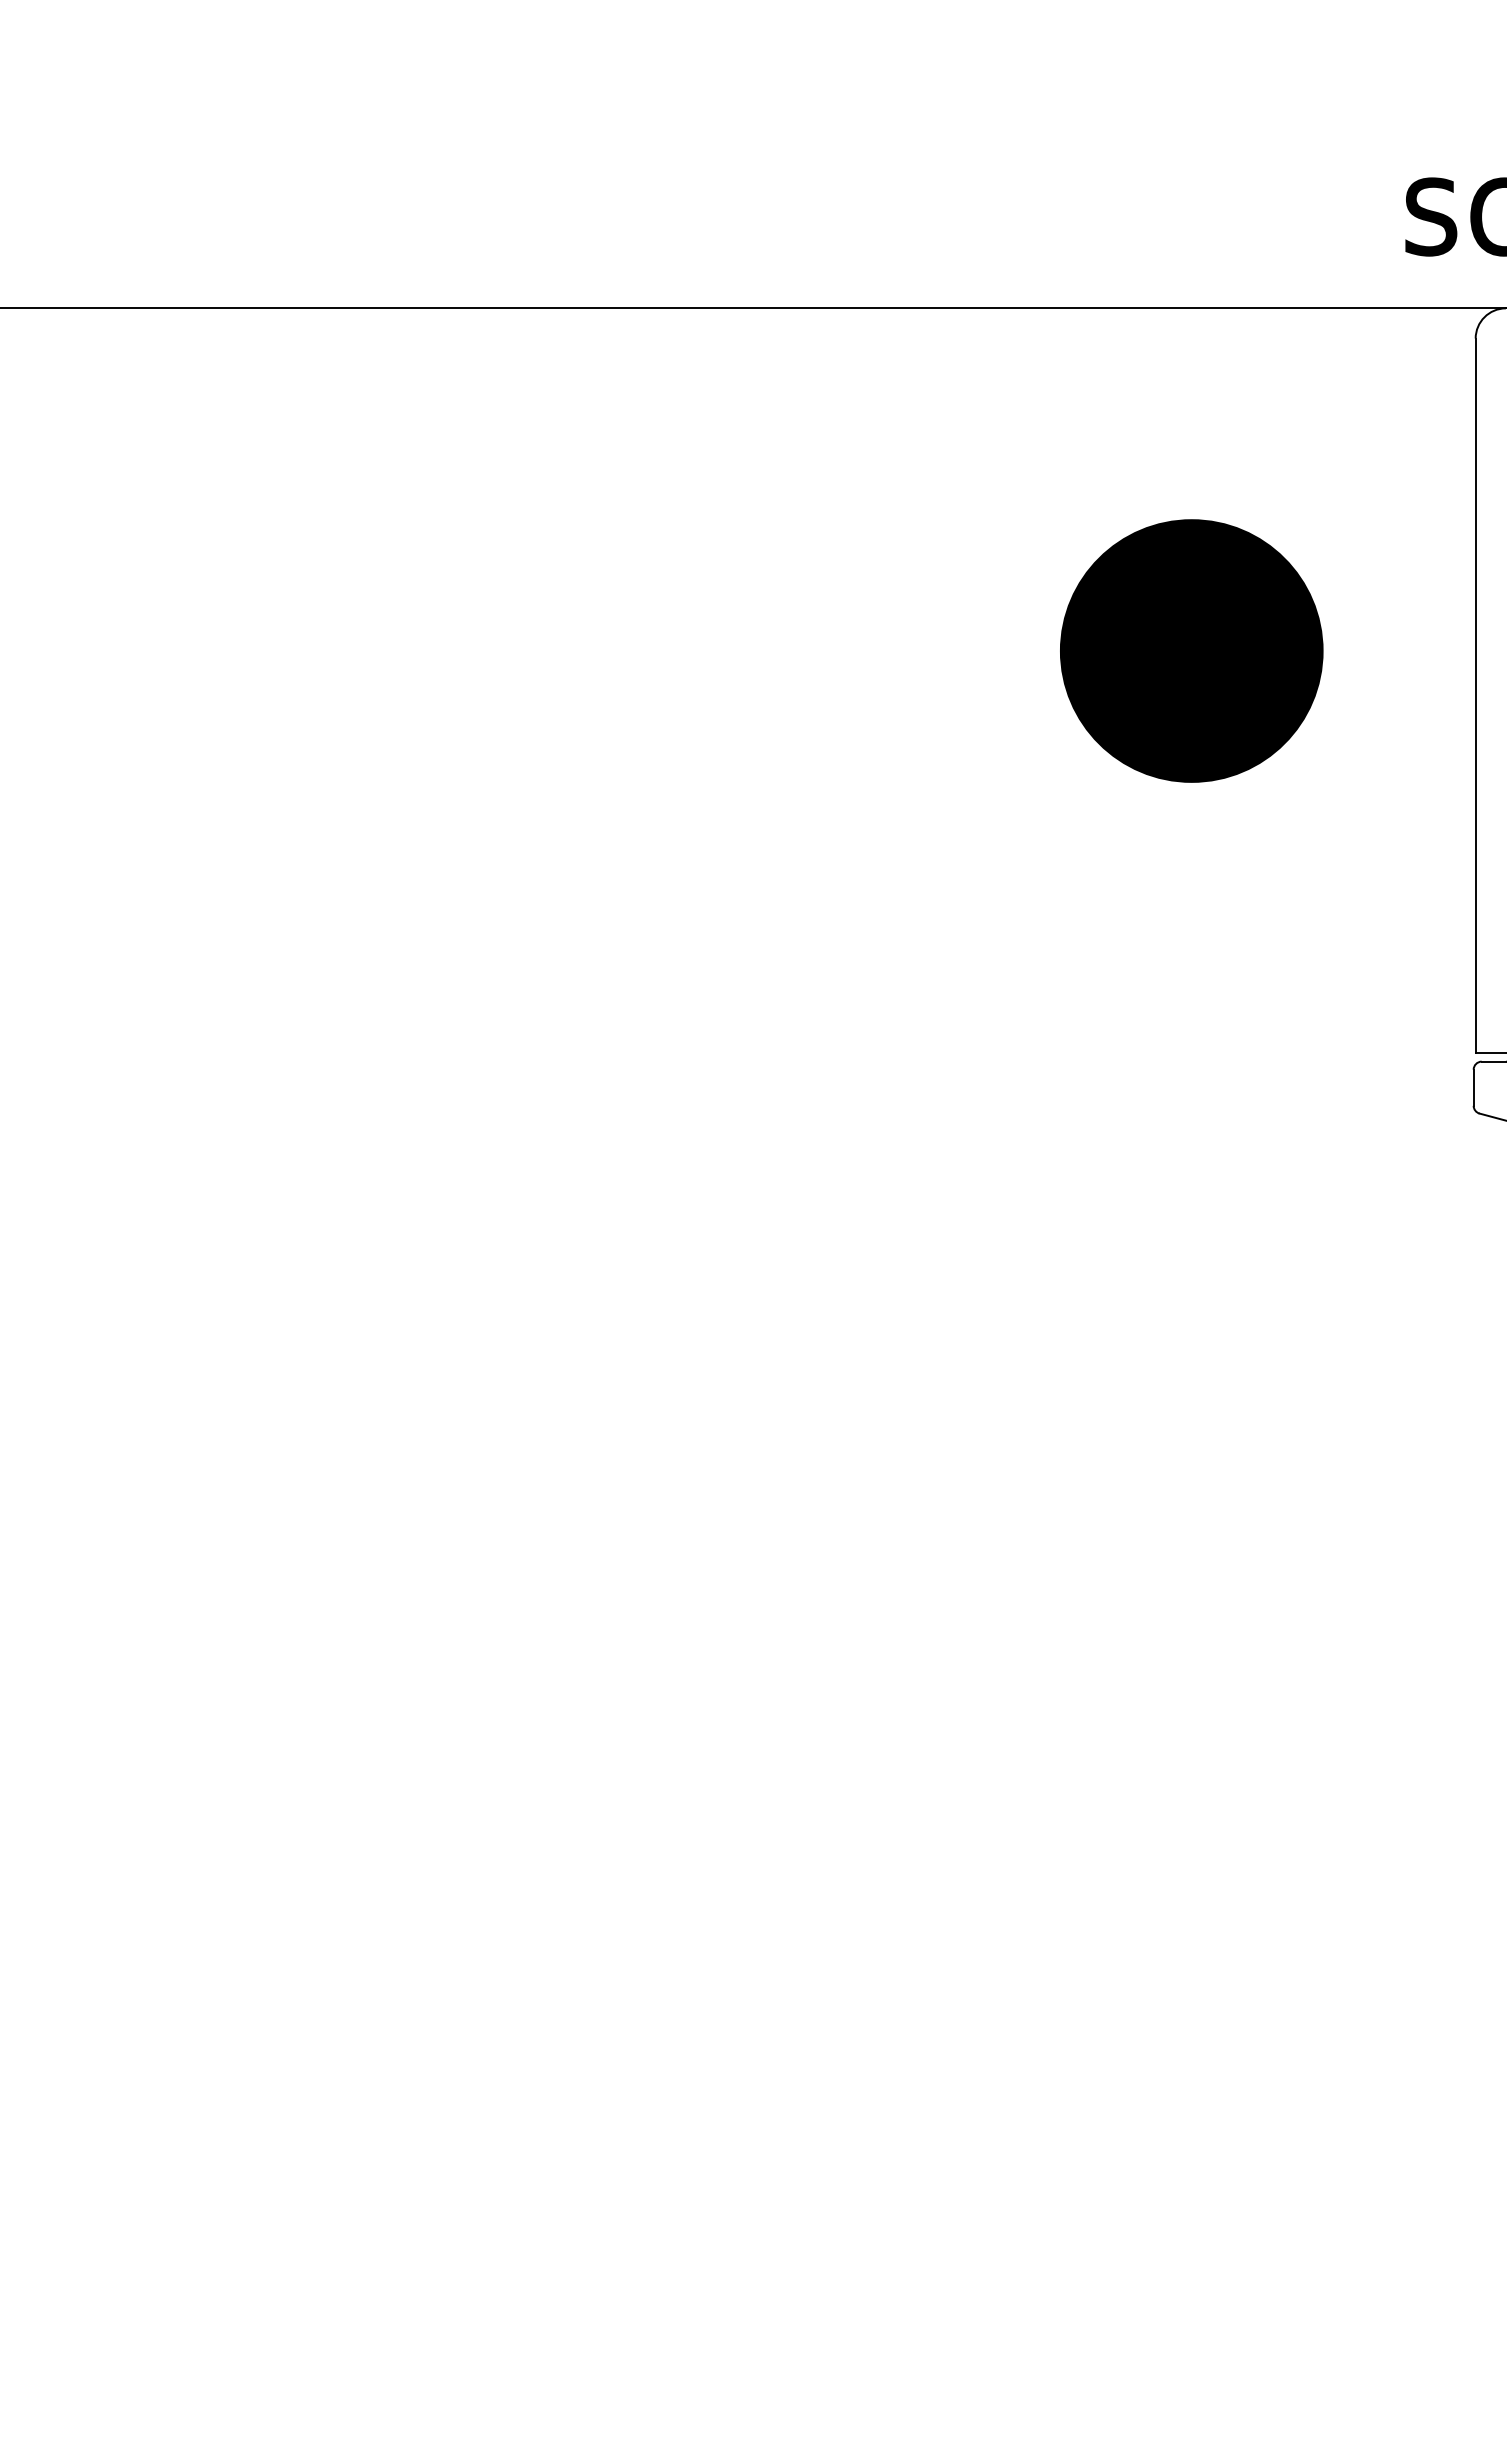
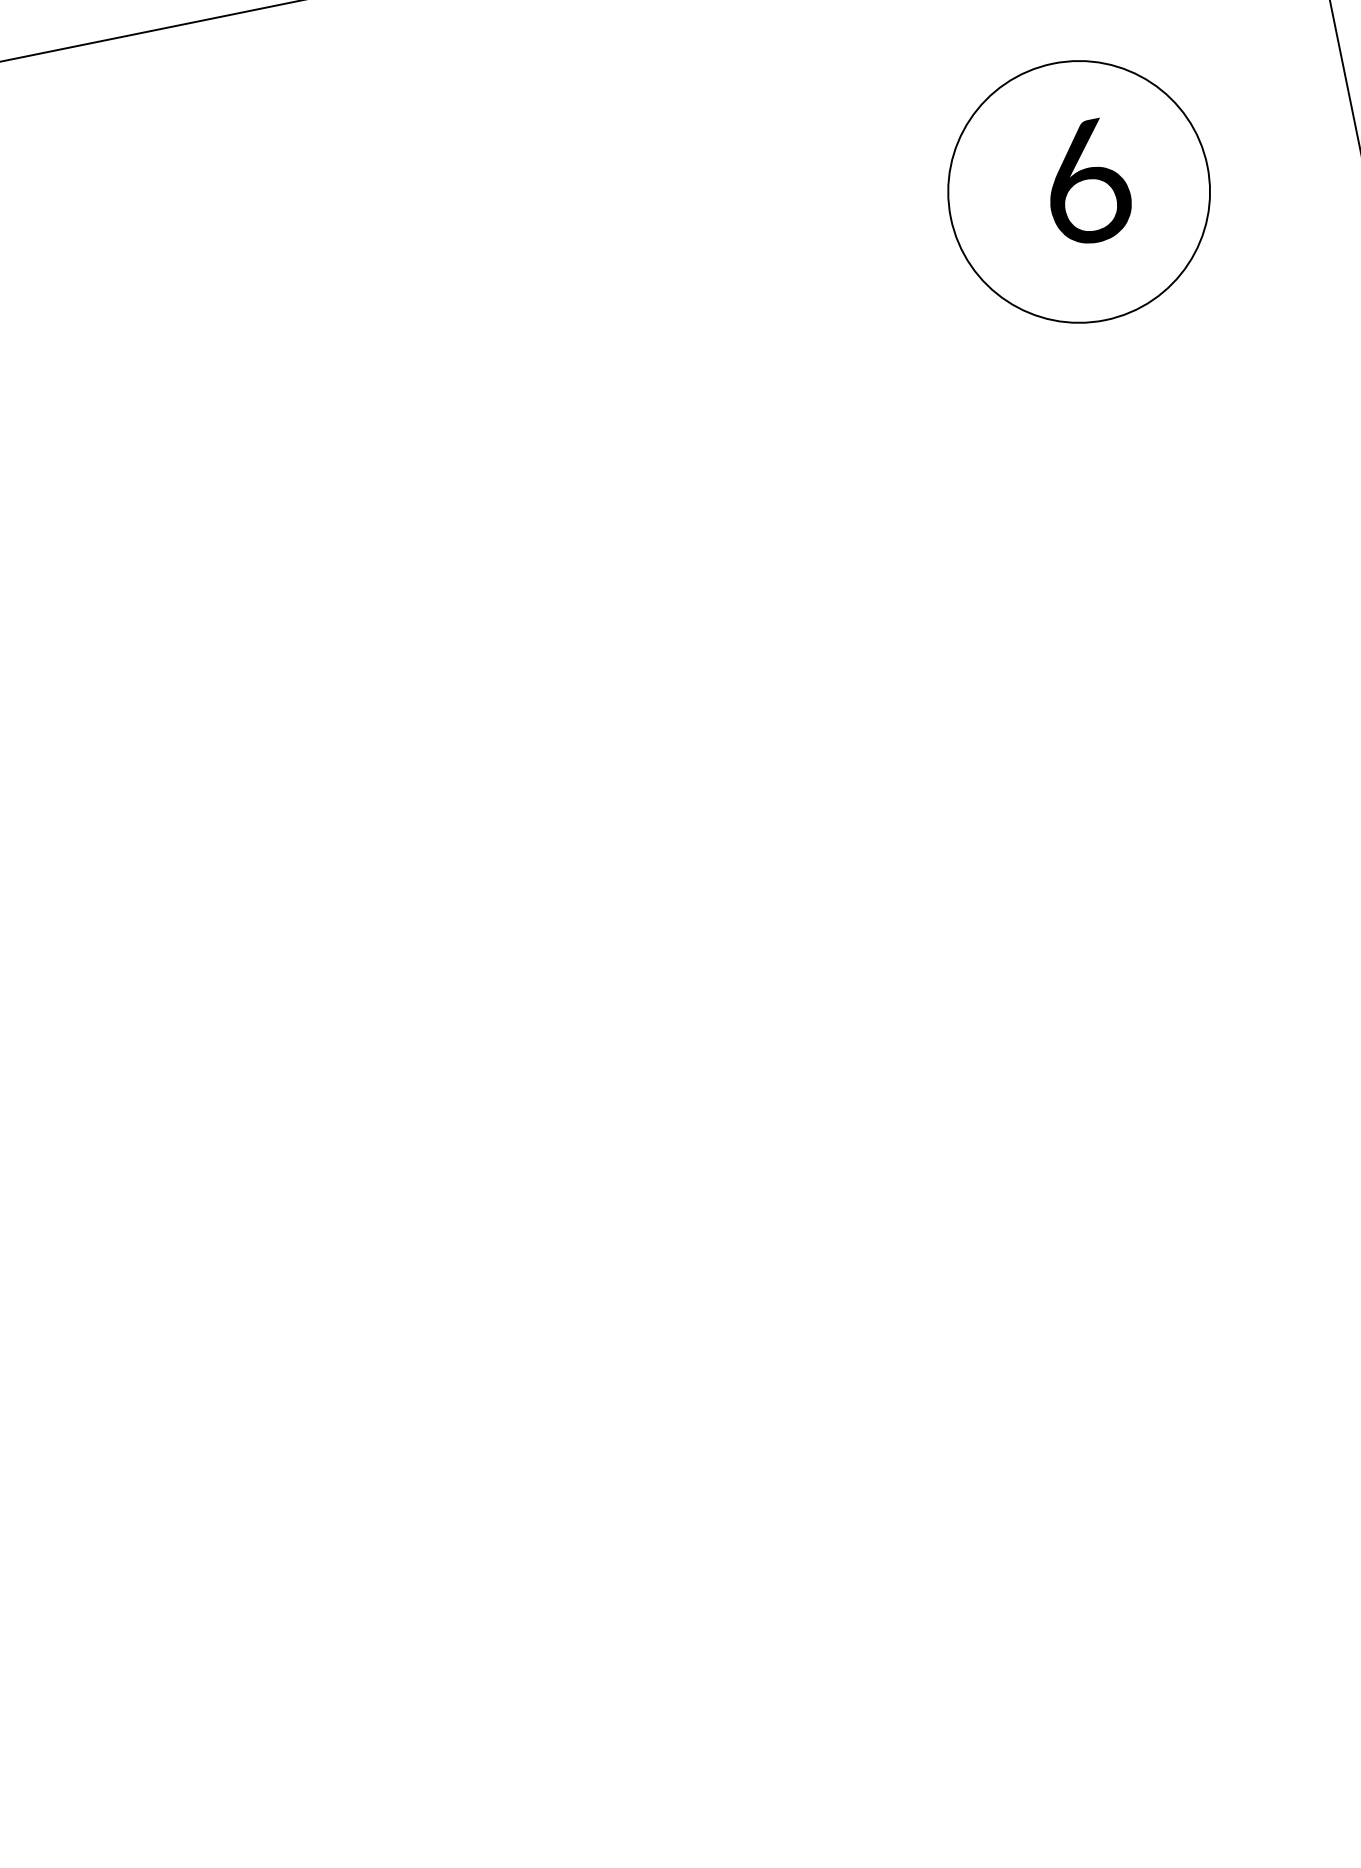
fill: (1191, 650) -> (1078, 191), removed

